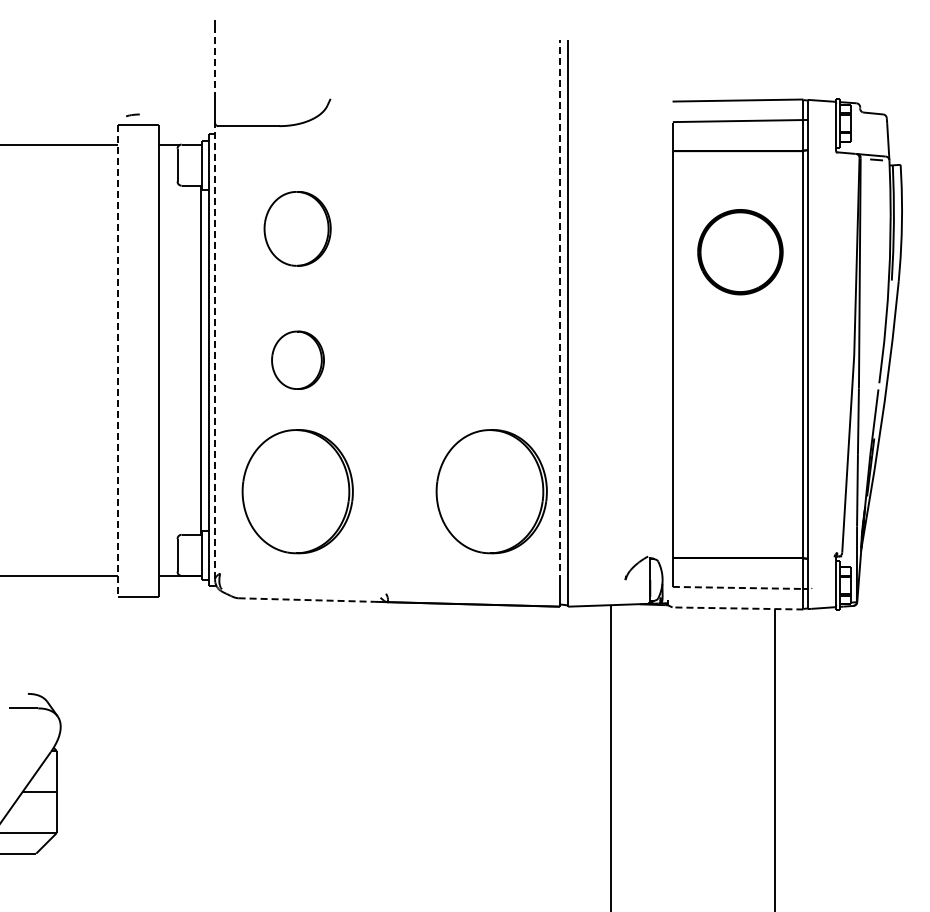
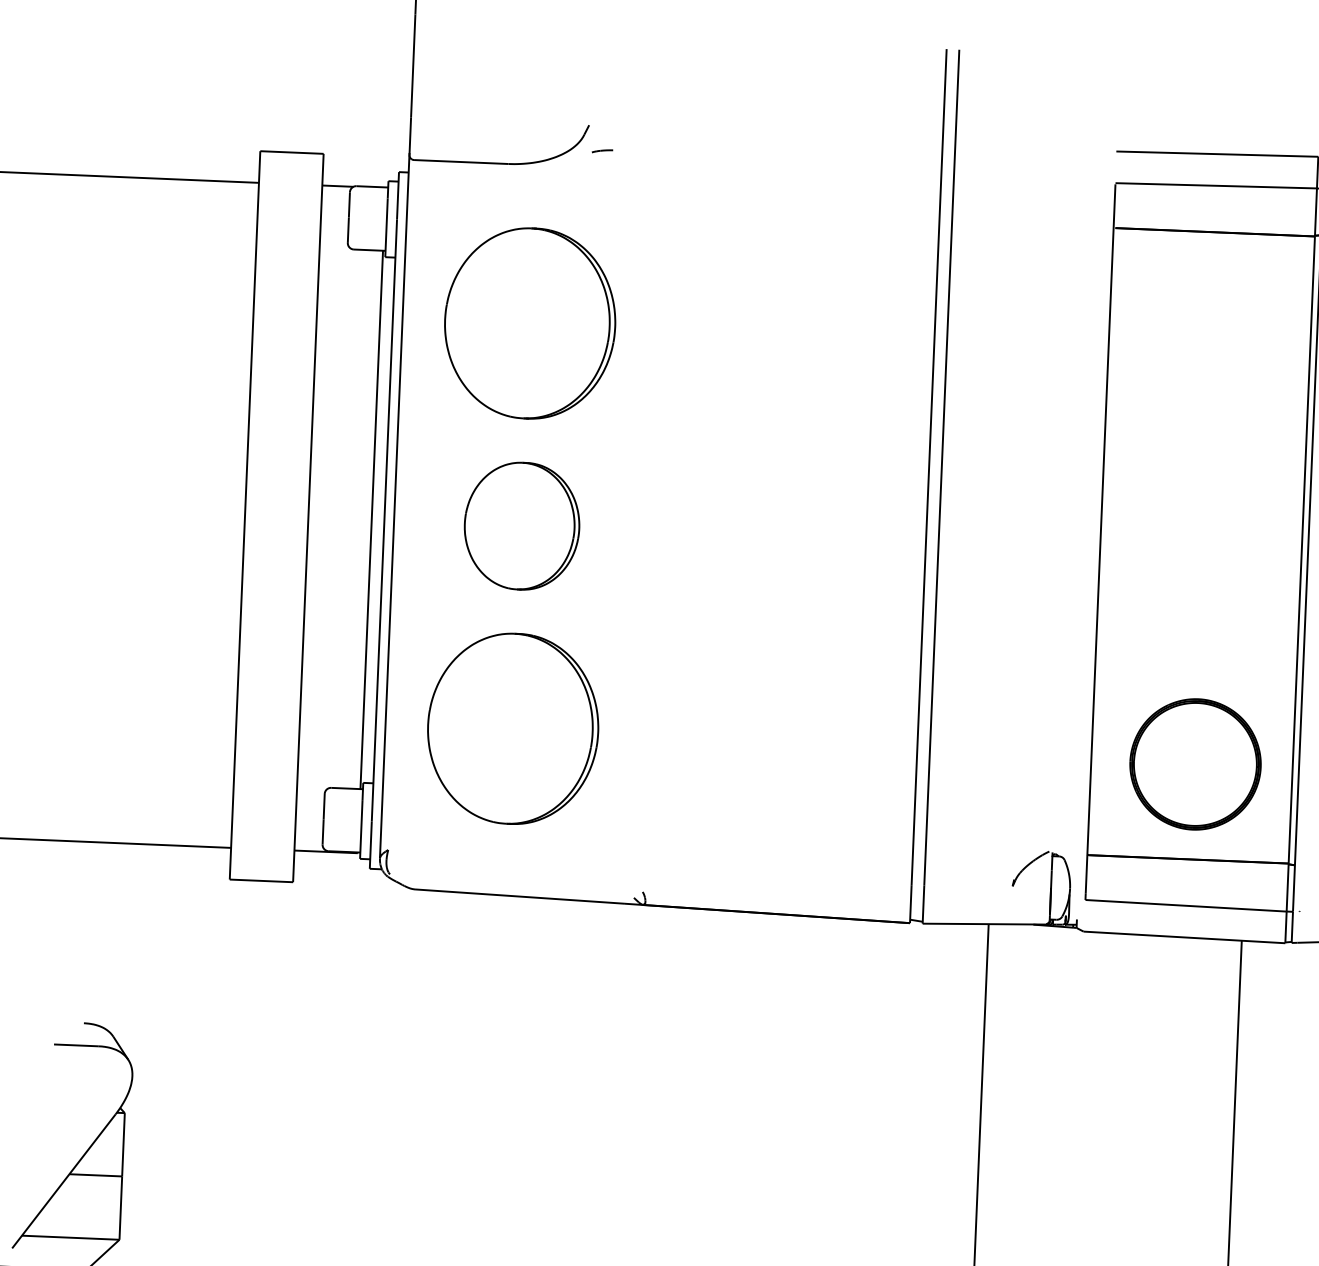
line: (215, 64) -> (413, 64), dashed -> solid
part: (132, 115) -> (601, 151), moved
part: (297, 228) -> (529, 322), size x1.67
part: (740, 252) -> (1195, 764), moved
line: (559, 310) -> (928, 466), dashed -> solid
line: (215, 350) -> (395, 505), dashed -> solid
part: (297, 360) -> (521, 526), size x1.43
line: (118, 361) -> (245, 516), dashed -> solid
part: (491, 491) -> (811, 741), removed
line: (738, 587) -> (1186, 905), dashed -> solid
line: (307, 600) -> (521, 897), dashed -> solid
line: (737, 608) -> (1183, 937), dashed -> solid

